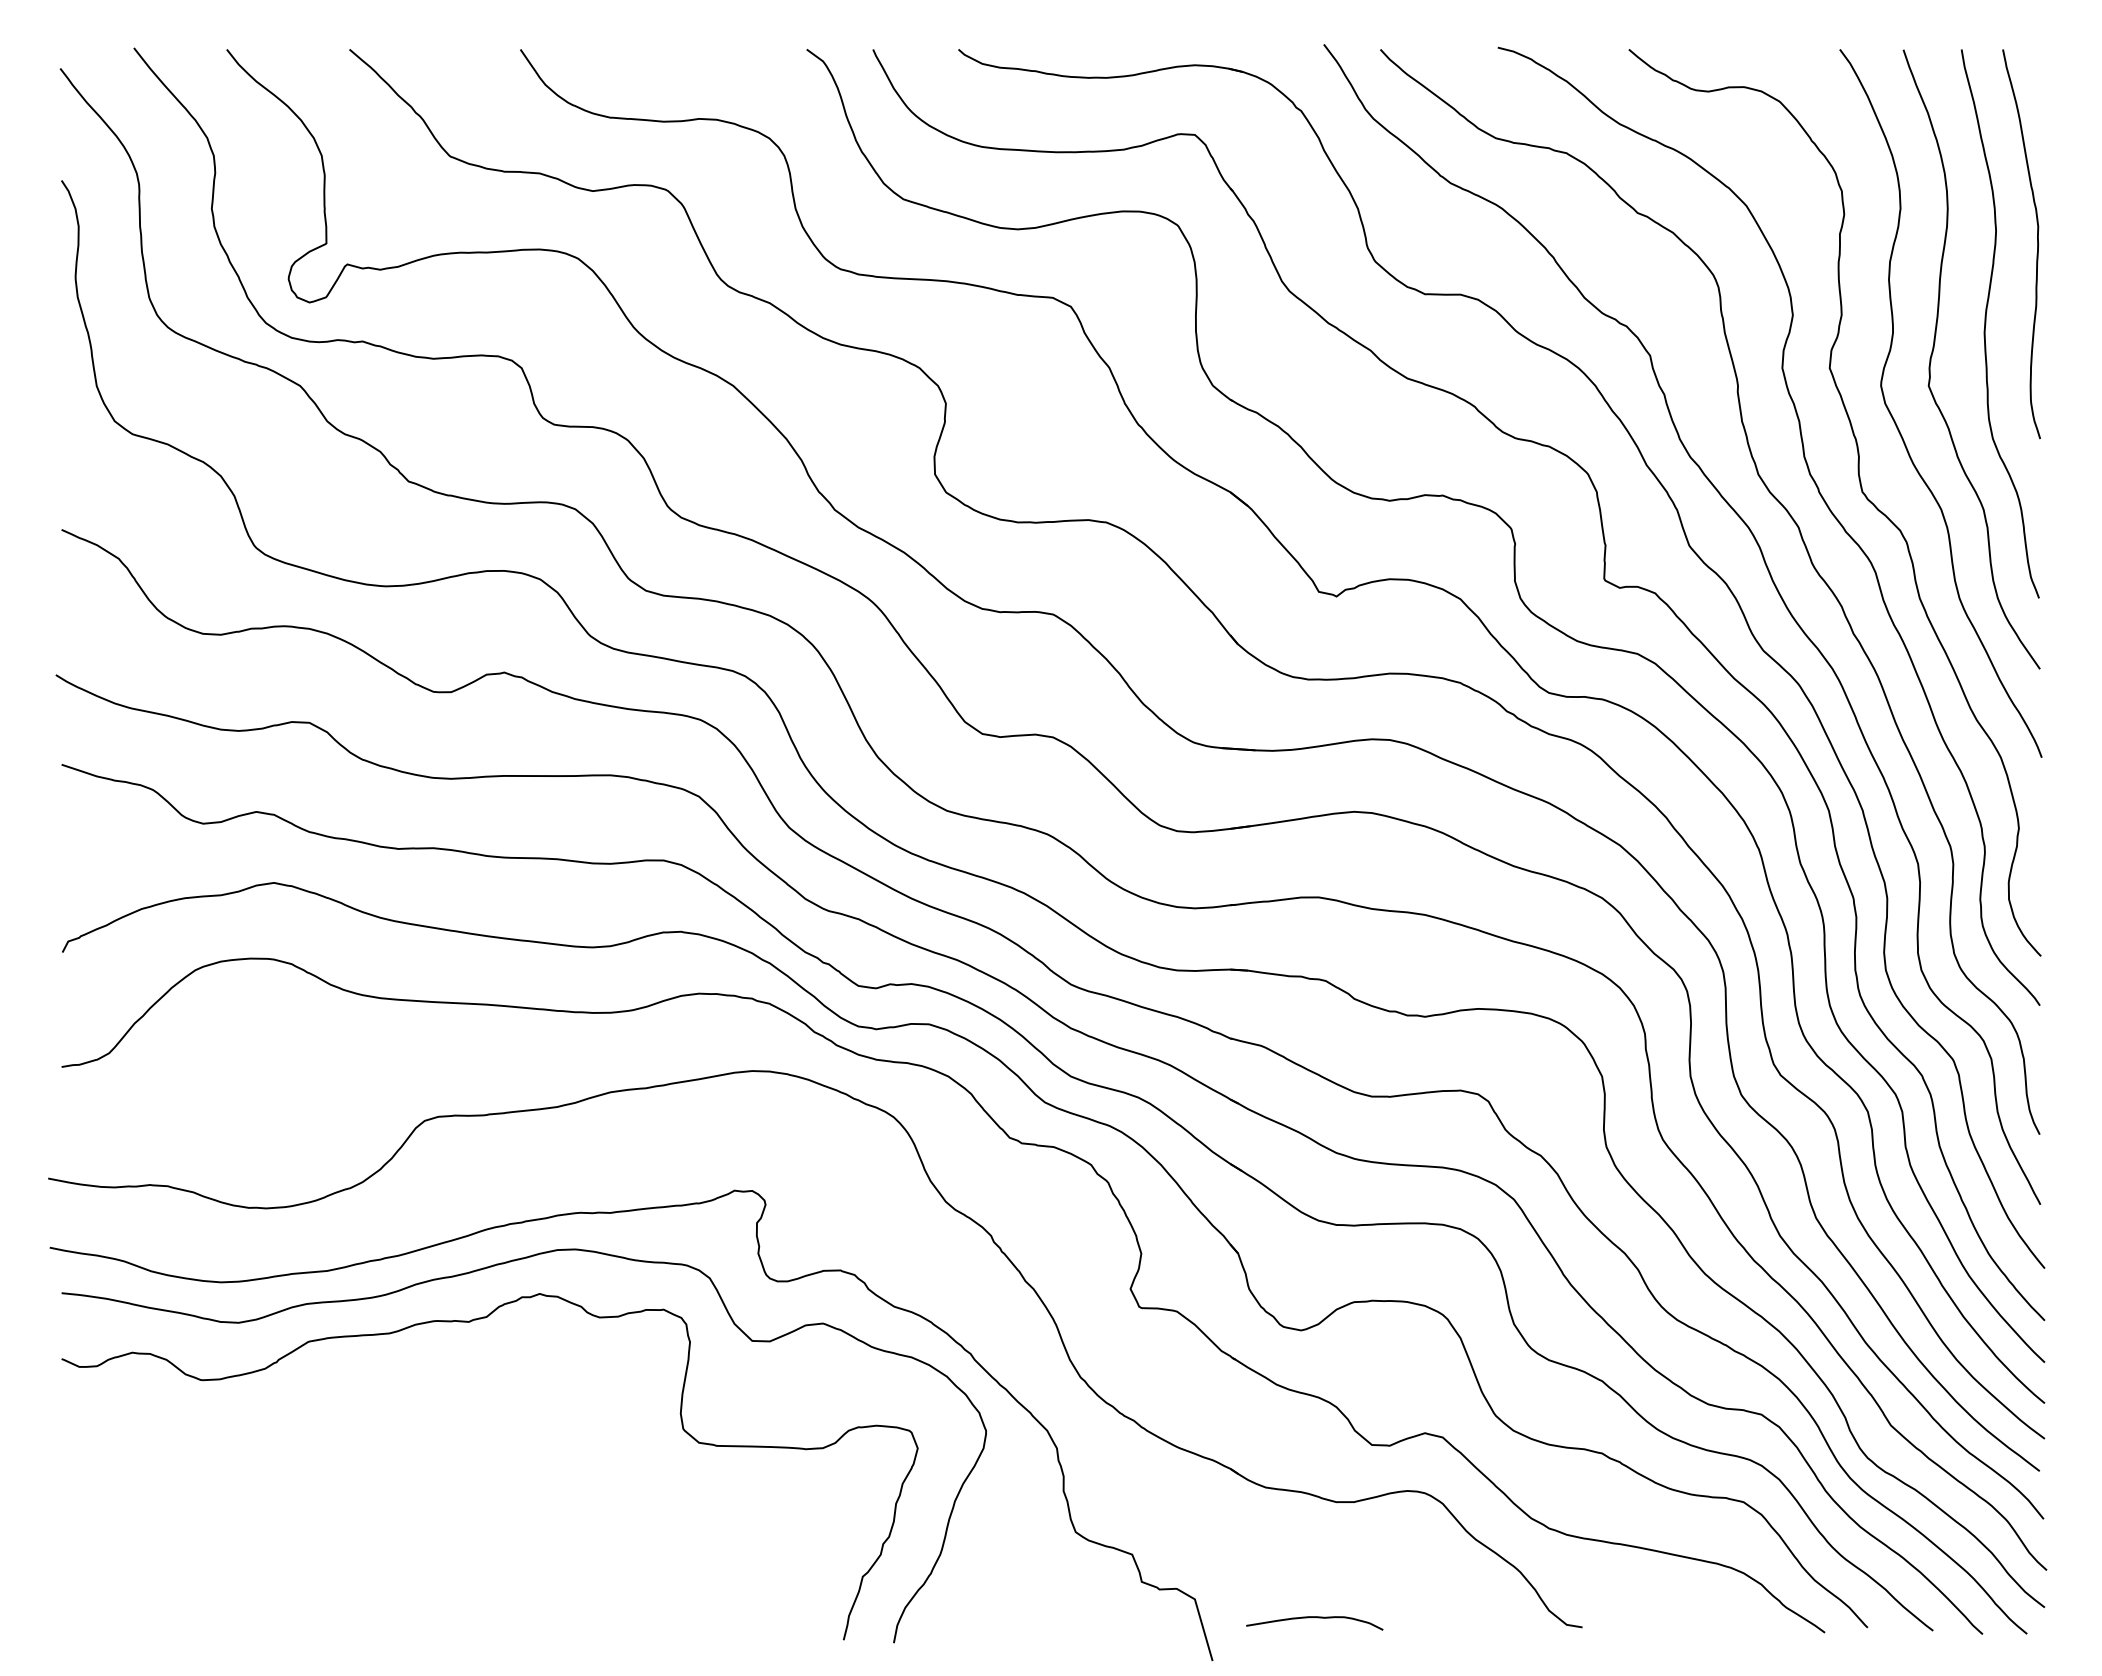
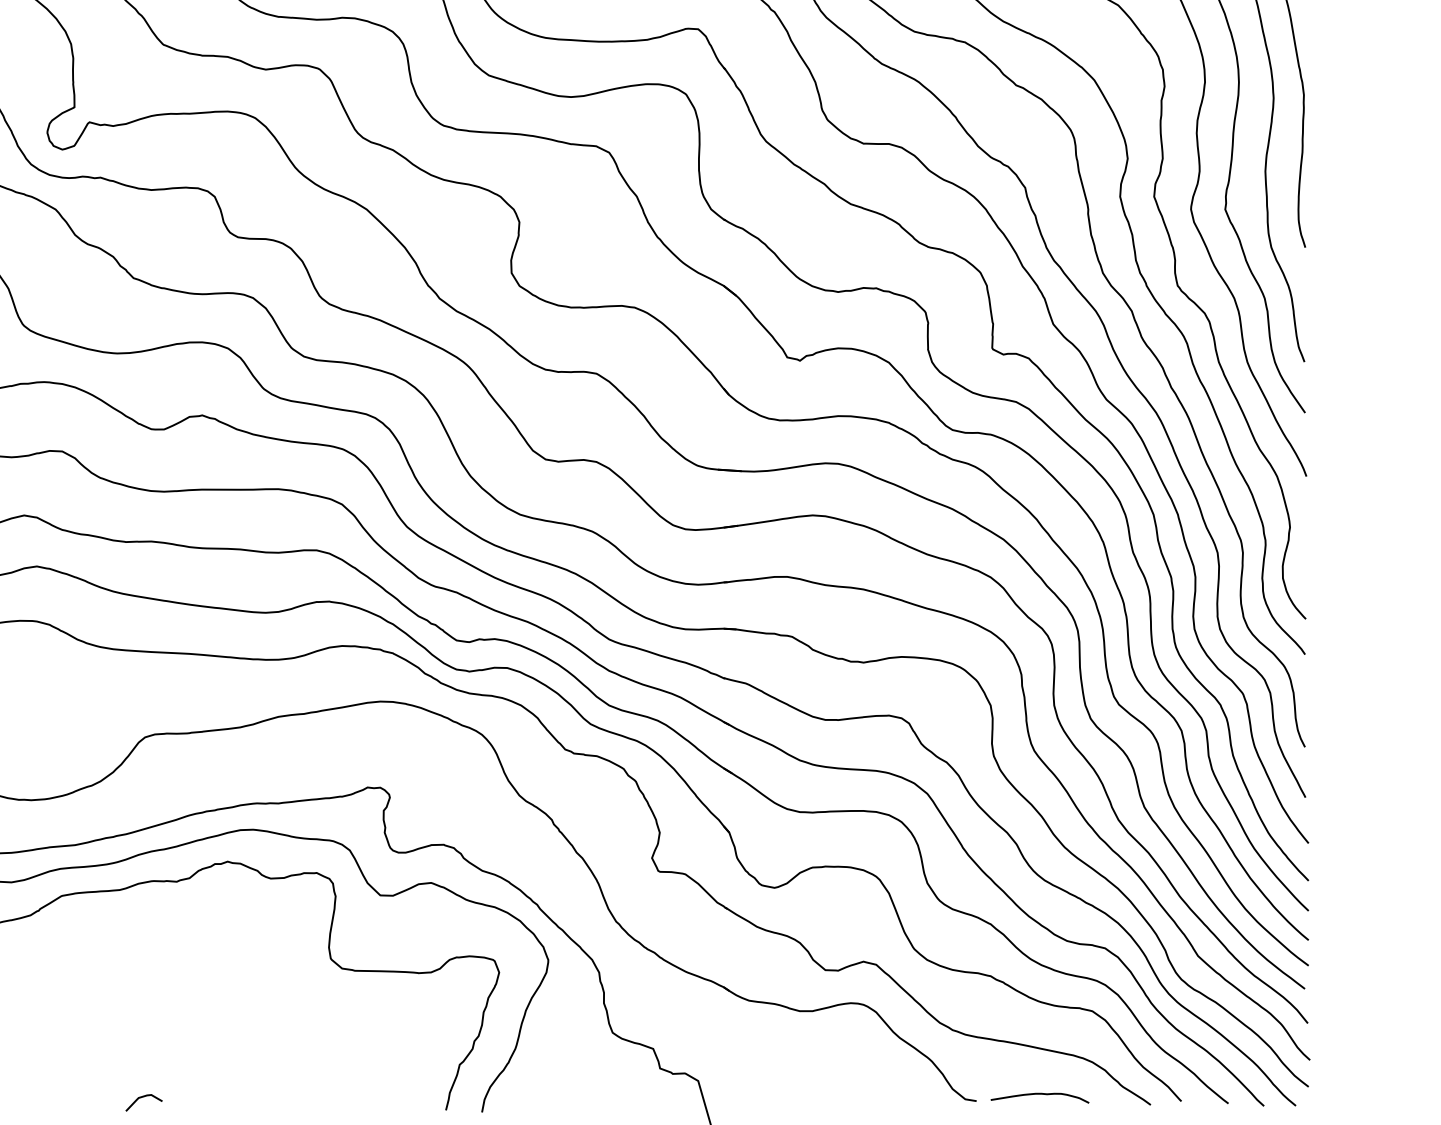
curve: (1317, 1618) -> (1041, 1094), moved
curve: (421, 1622) -> (142, 1097), added

